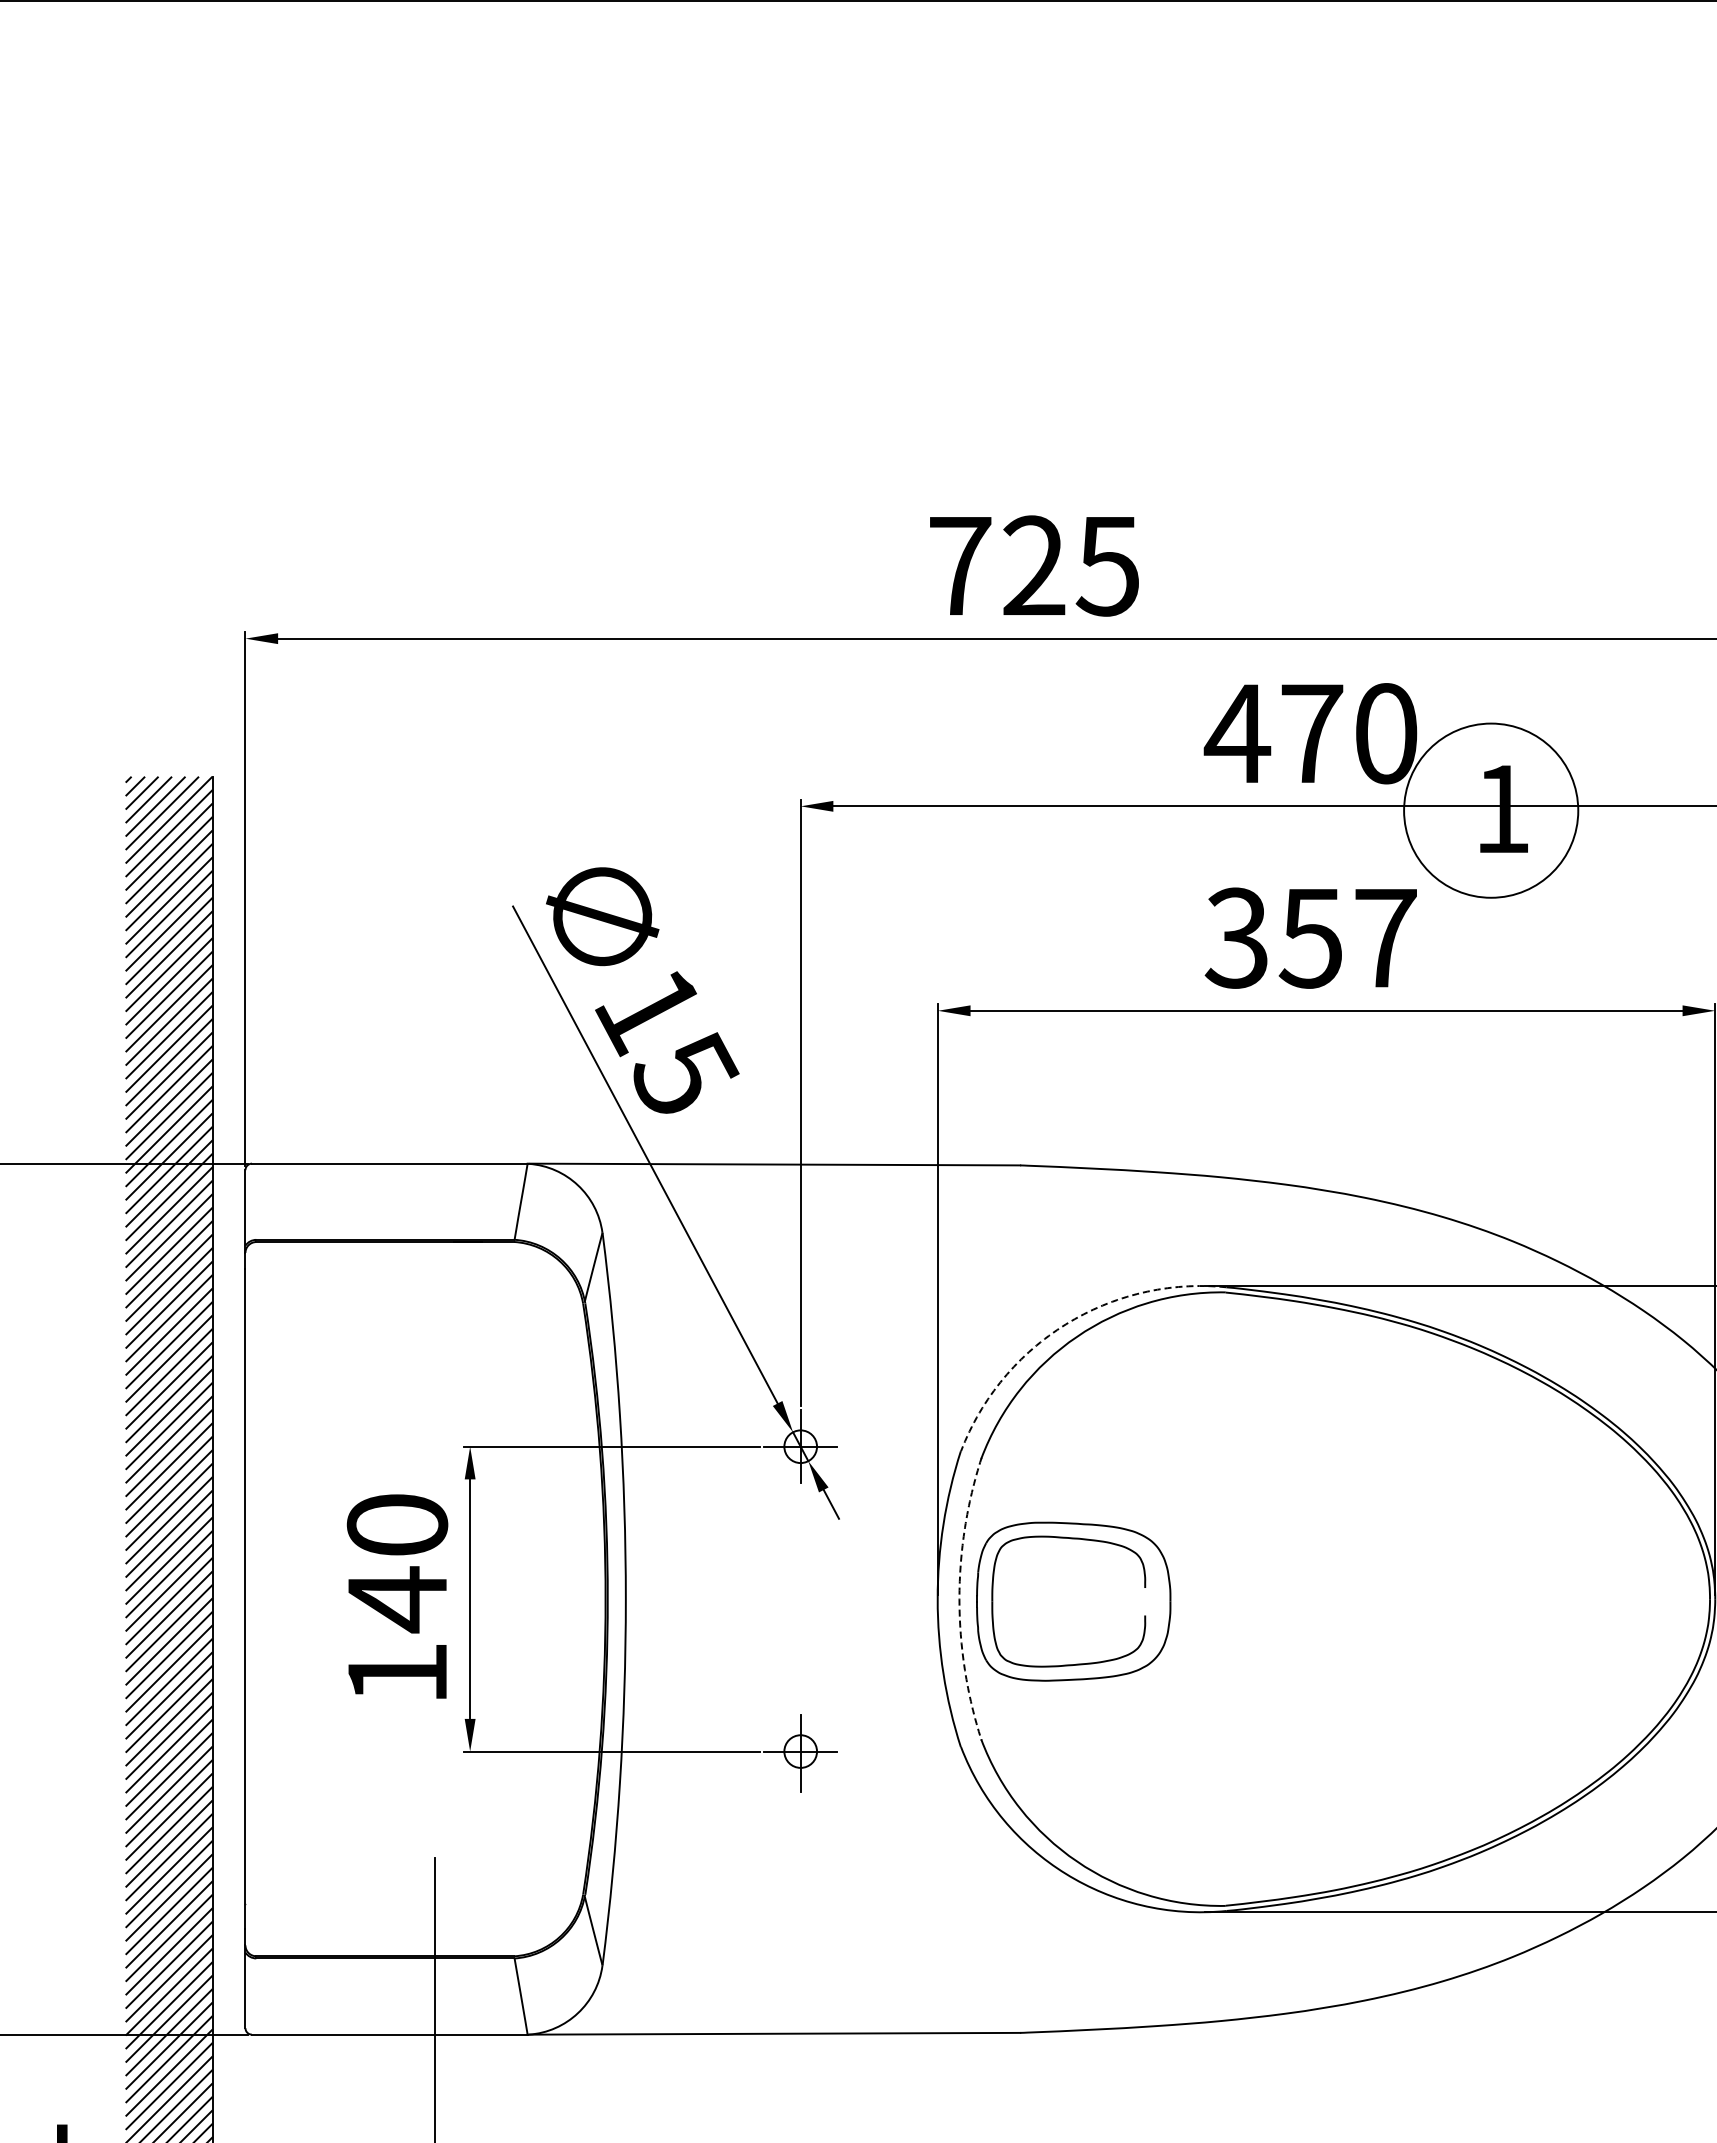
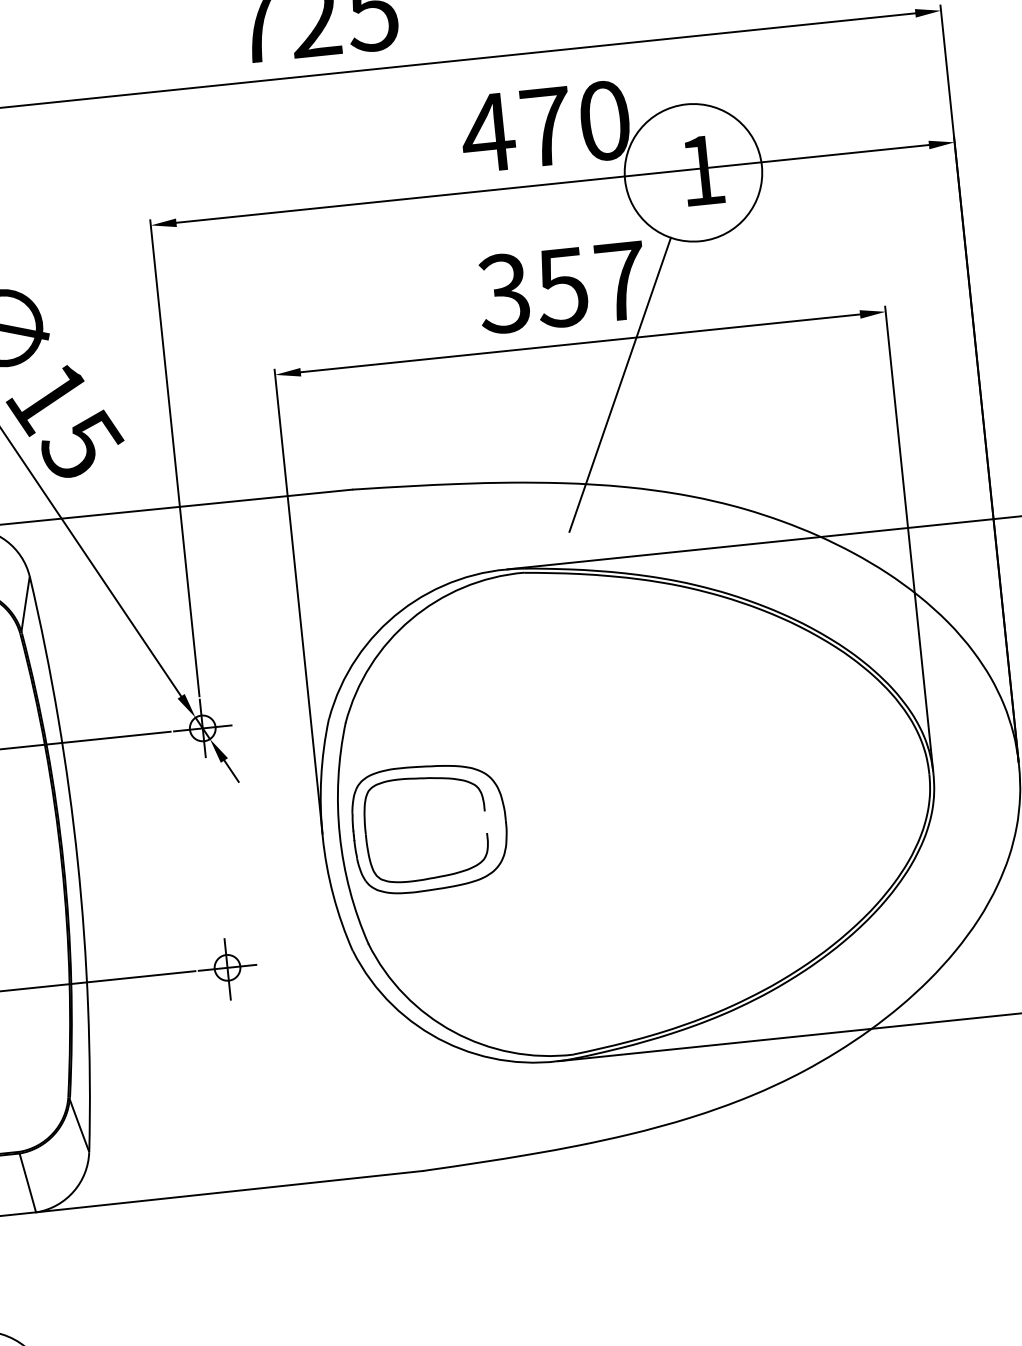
line: (1371, 1067) -> (620, 384), added
arc: (1065, 1324) -> (400, 610), dashed -> solid
arc: (959, 1599) -> (339, 835), dashed -> solid

